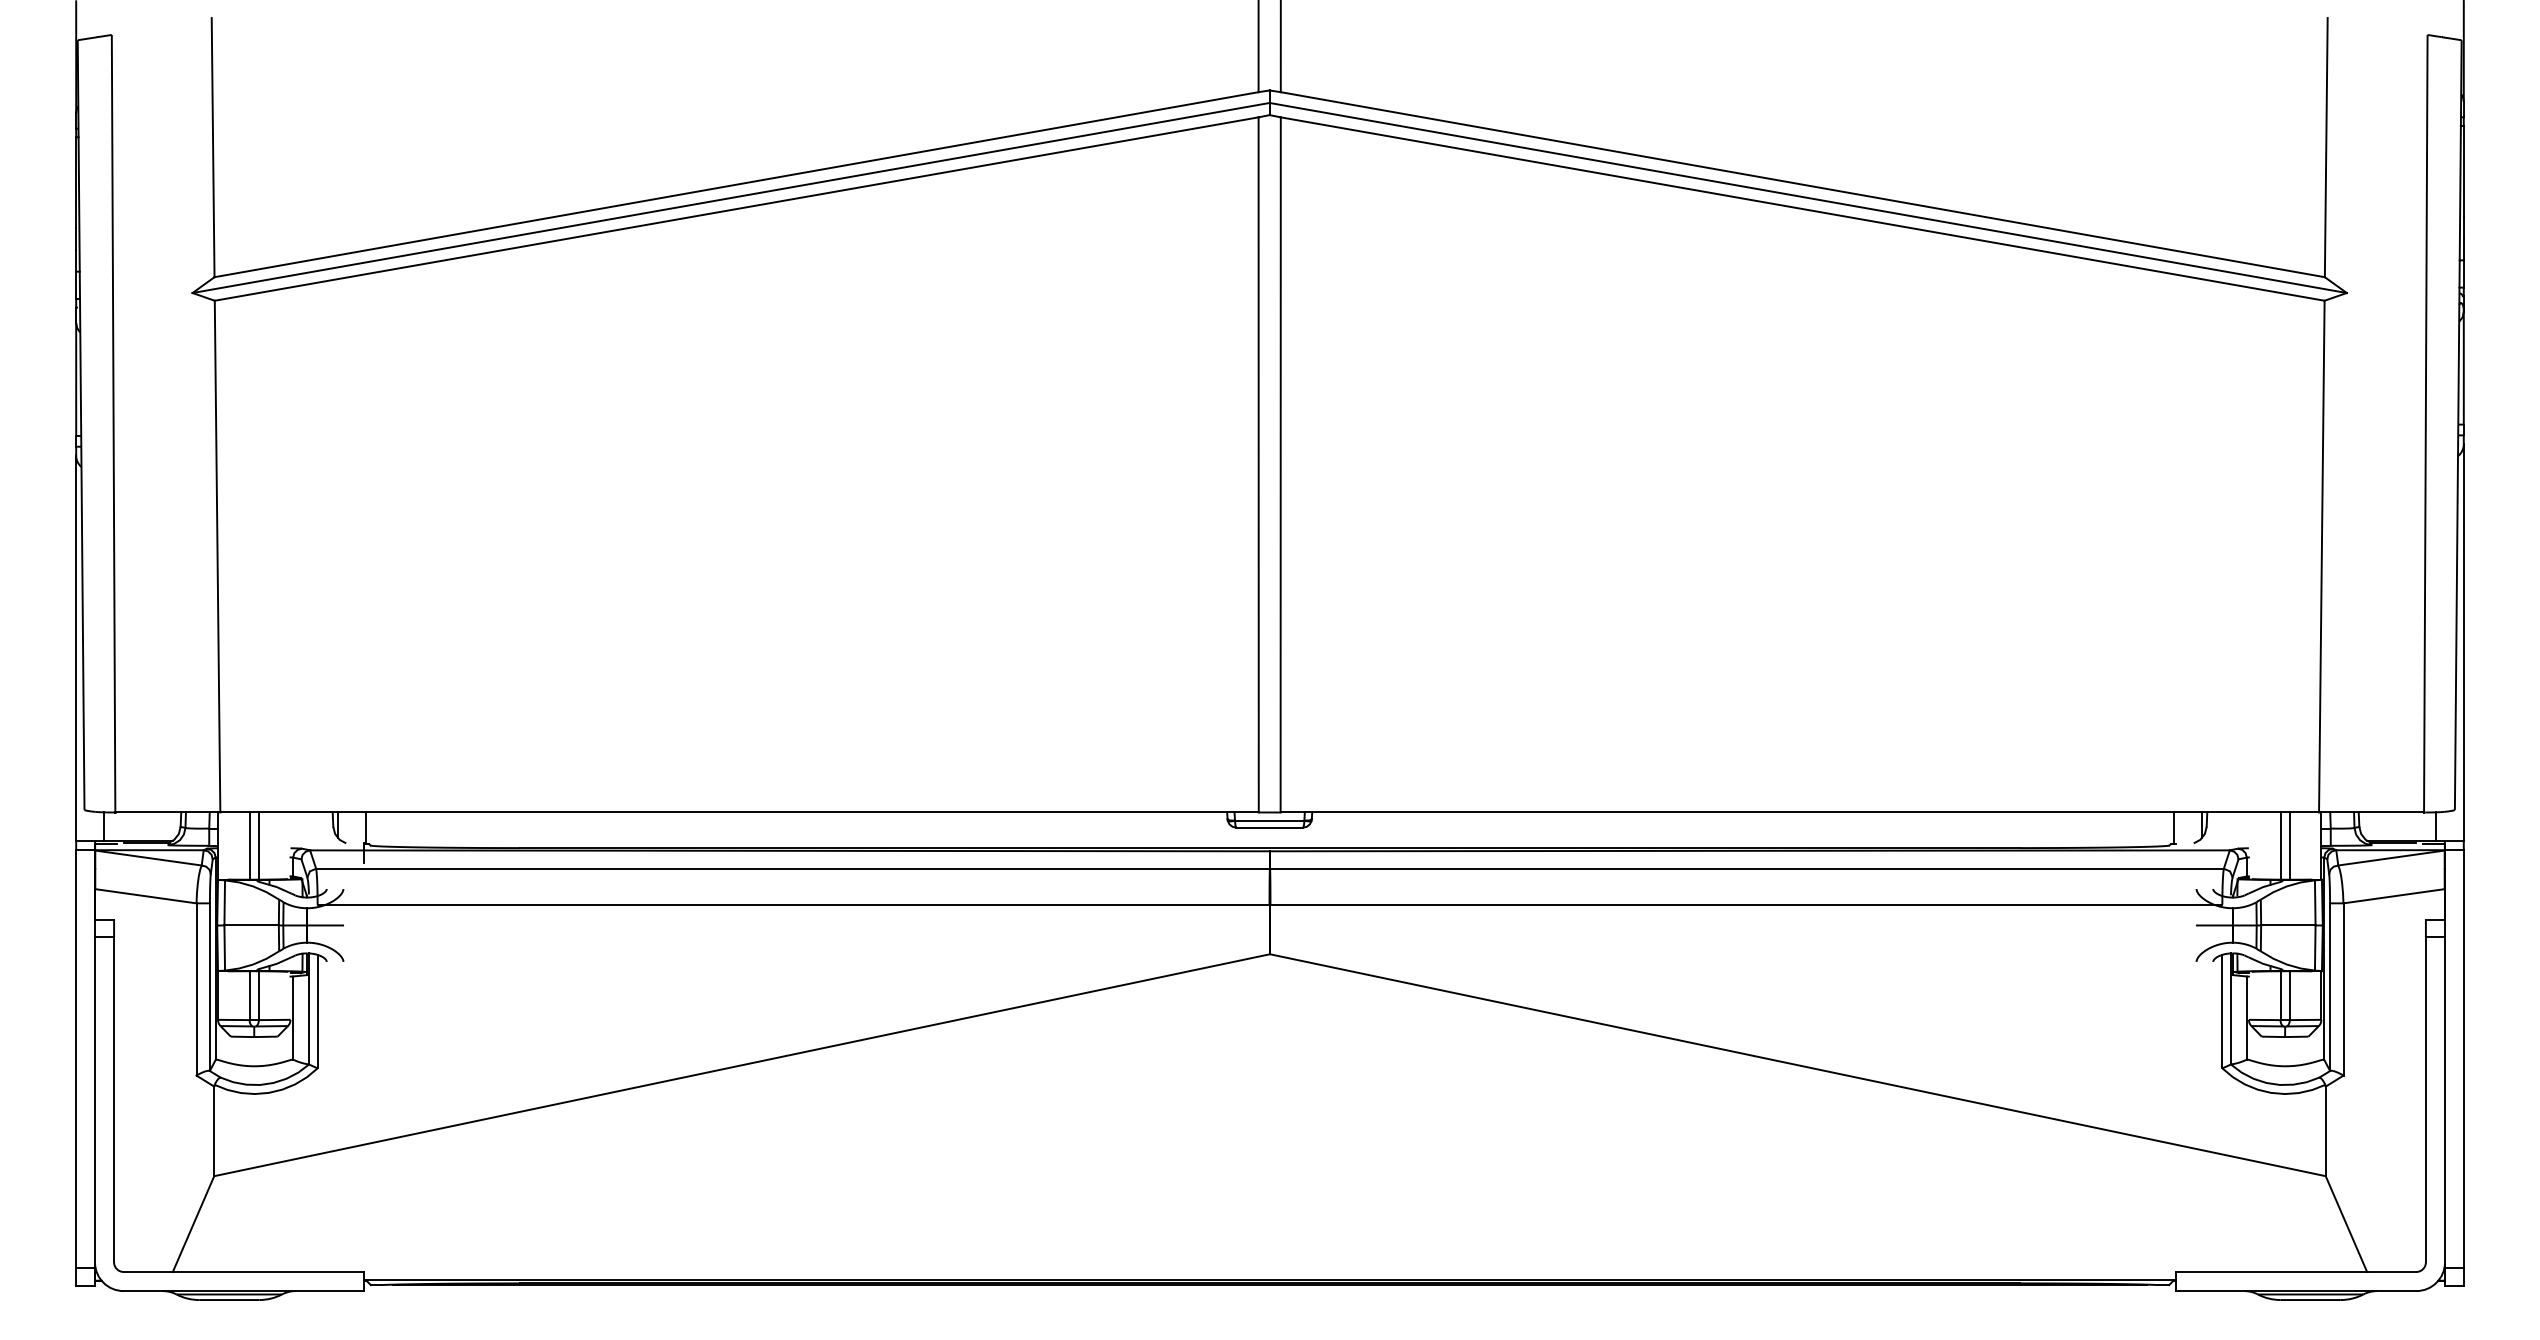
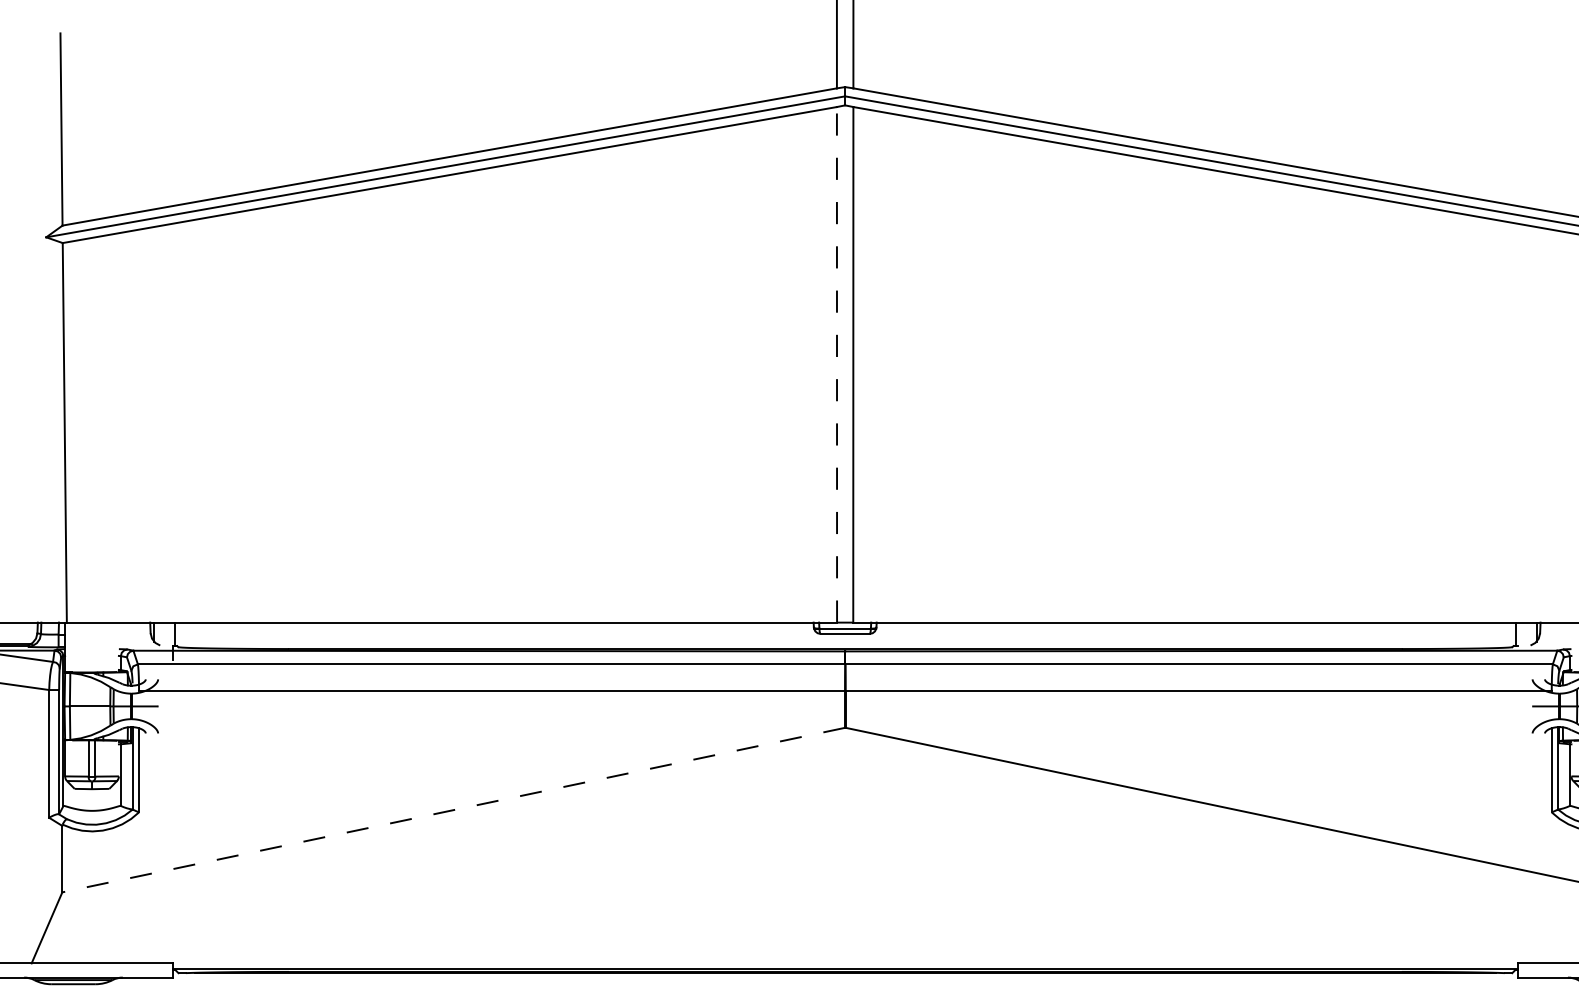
line: (1258, 464) -> (836, 364), solid -> dashed
line: (249, 845) -> (88, 647), removed
line: (258, 845) -> (95, 647), removed
line: (741, 1065) -> (453, 810), solid -> dashed

